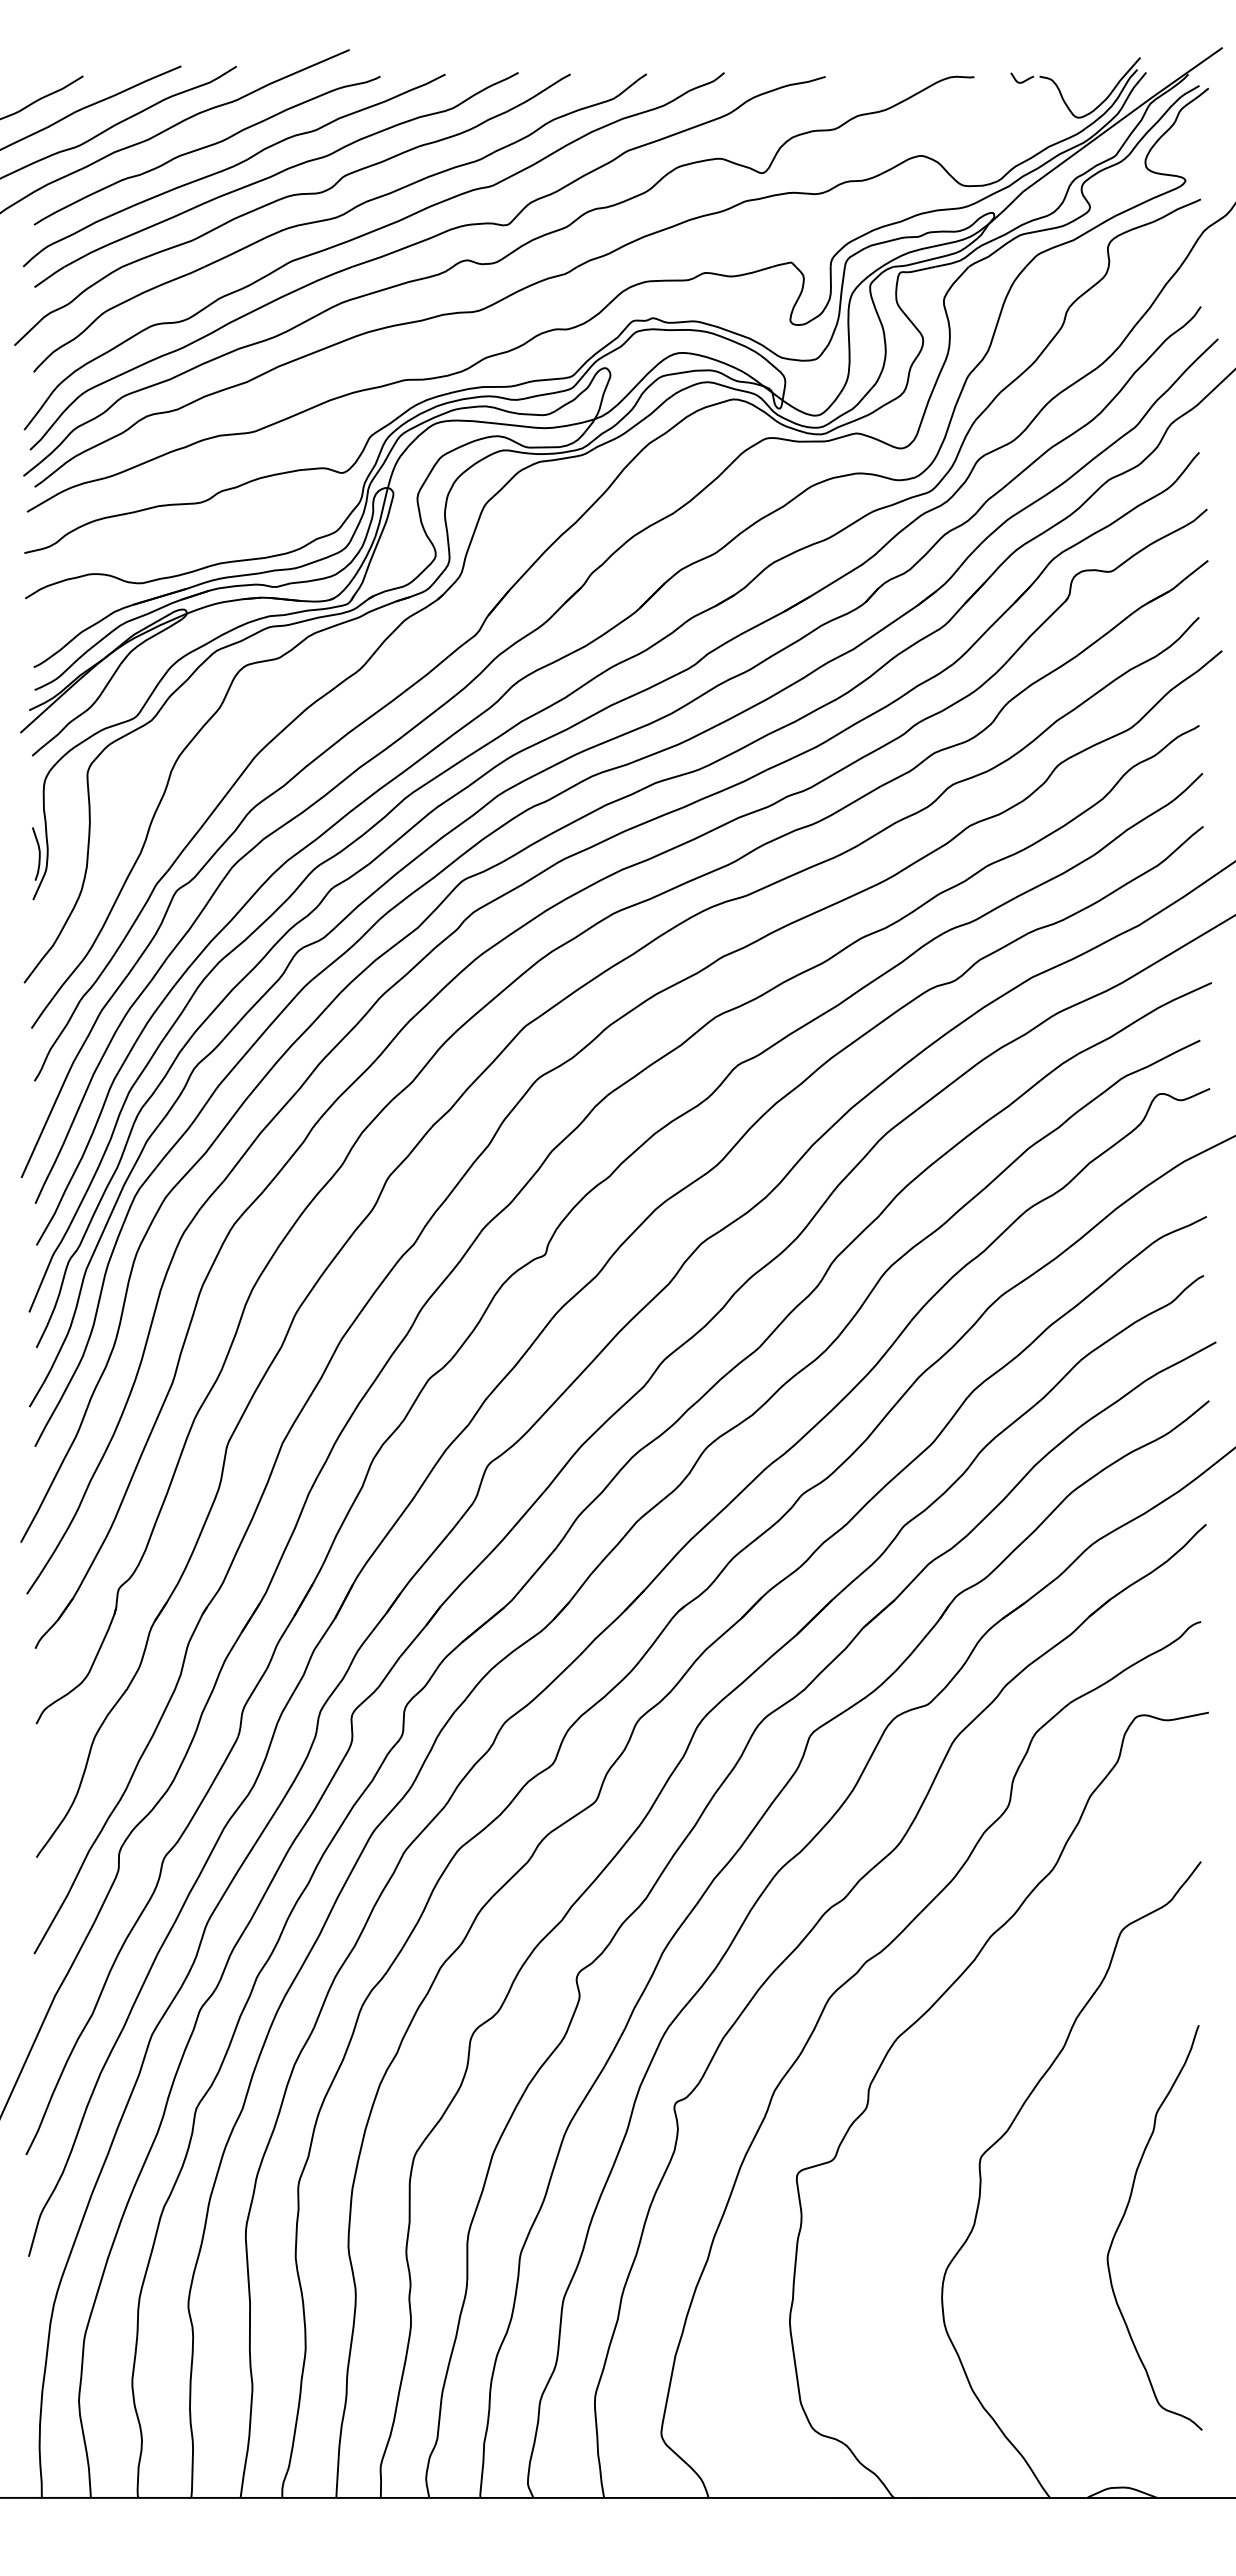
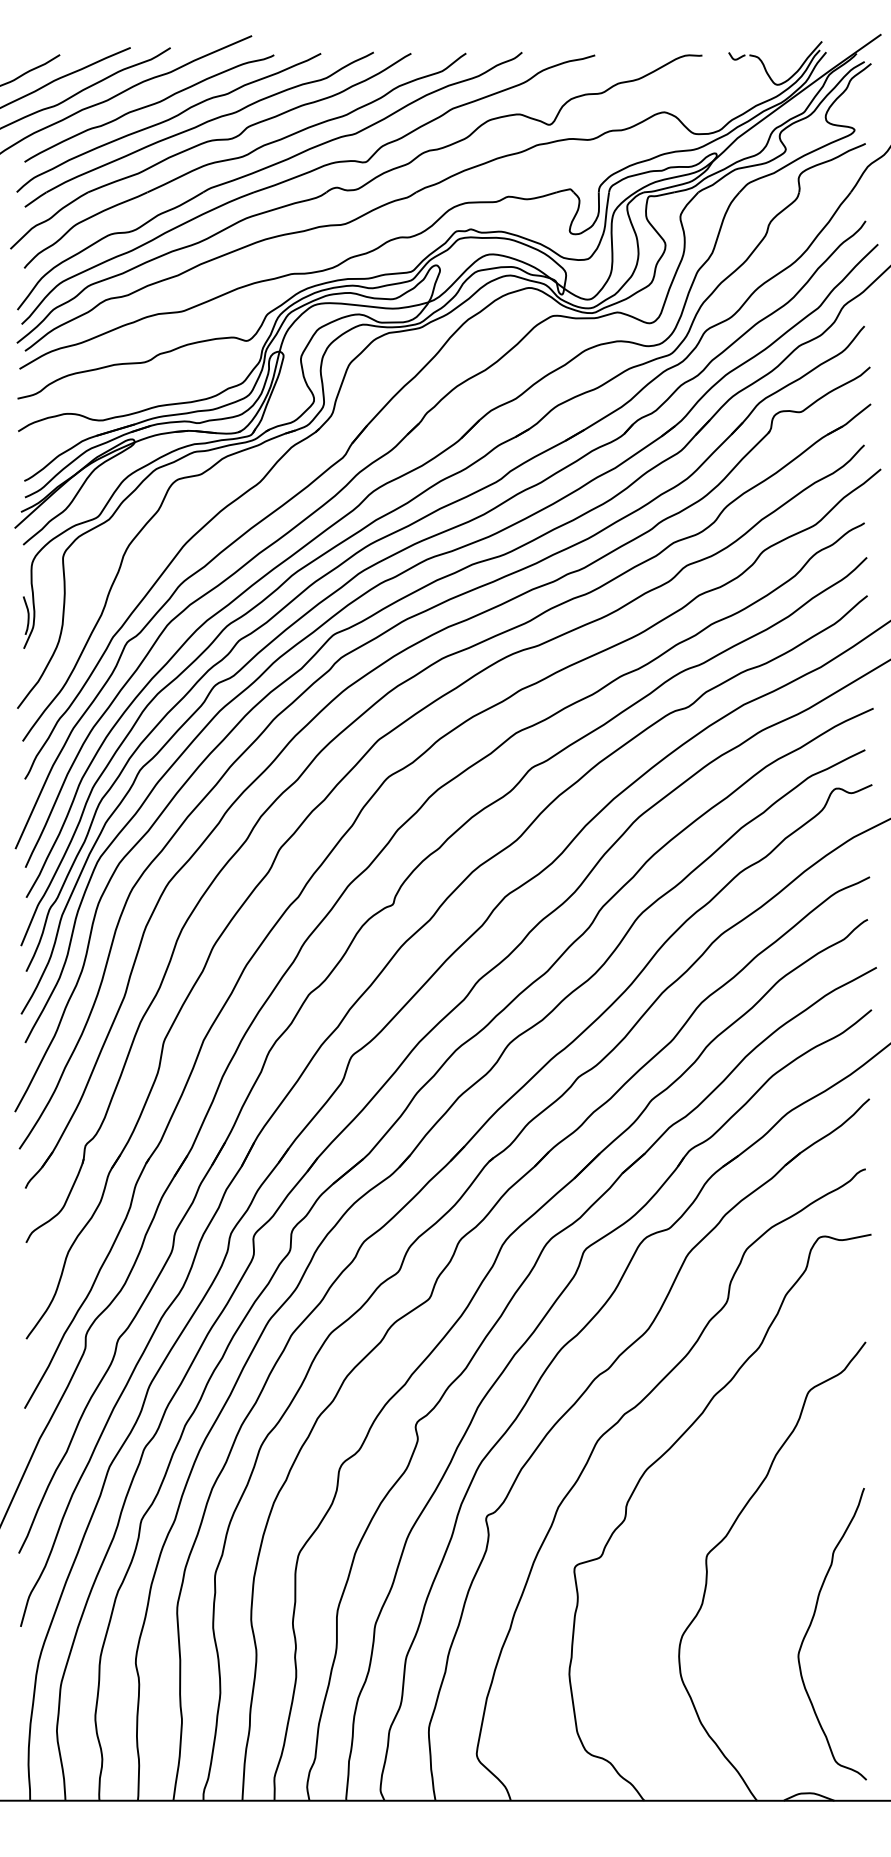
curve: (1125, 2214) -> (811, 1624), moved

